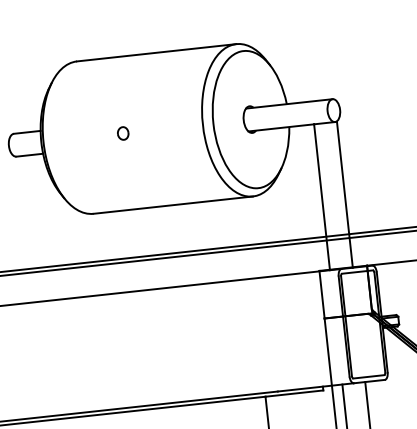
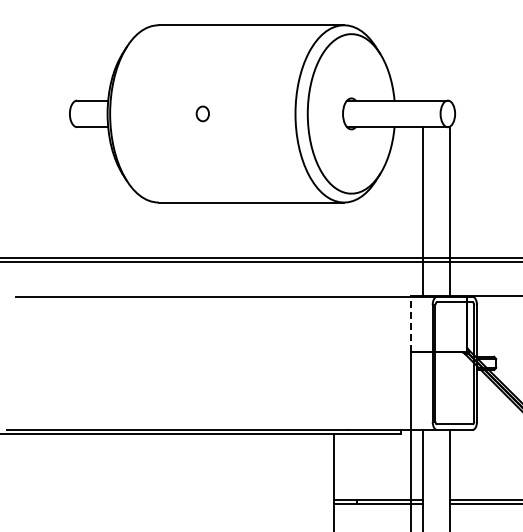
line: (322, 295) -> (411, 324), solid -> dashed

